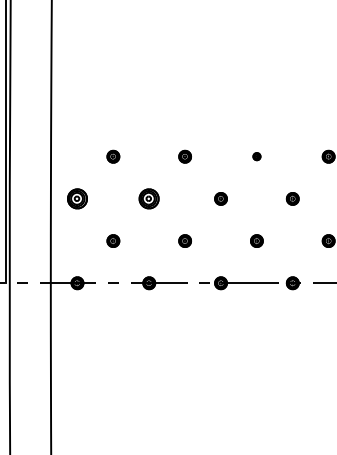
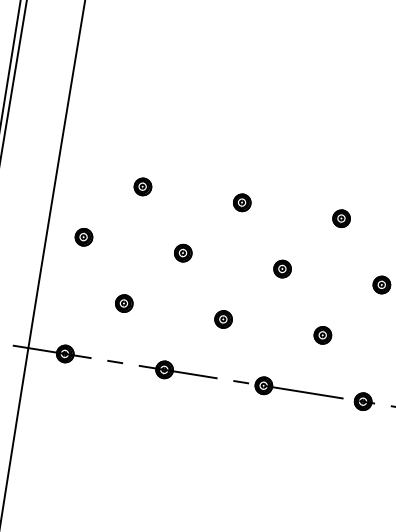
part: (256, 156) -> (341, 218), size x1.67
part: (77, 198) -> (84, 236), size x0.62
part: (149, 198) -> (183, 252), size x0.62

